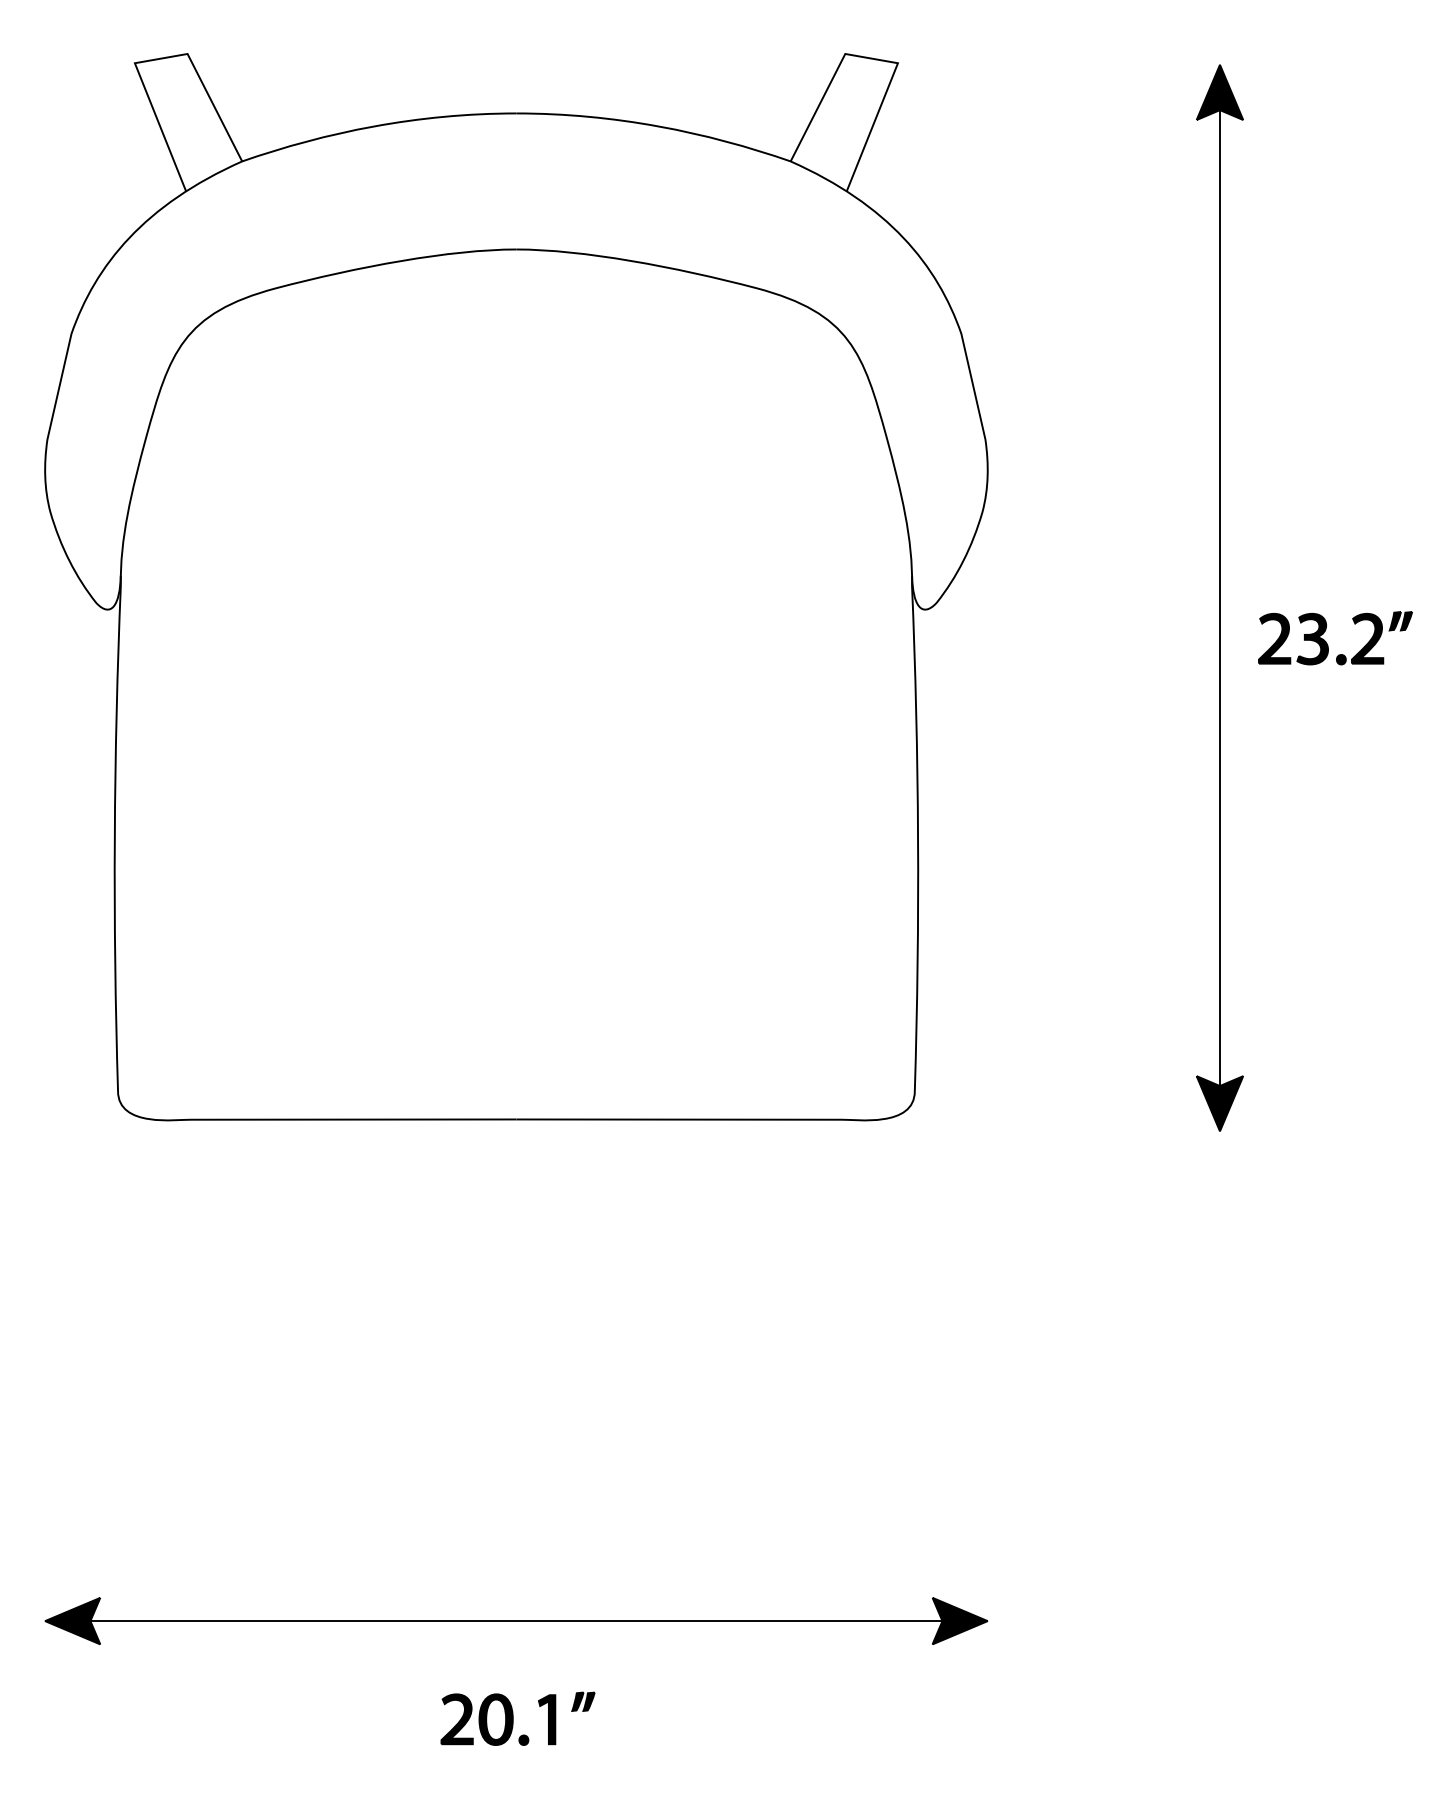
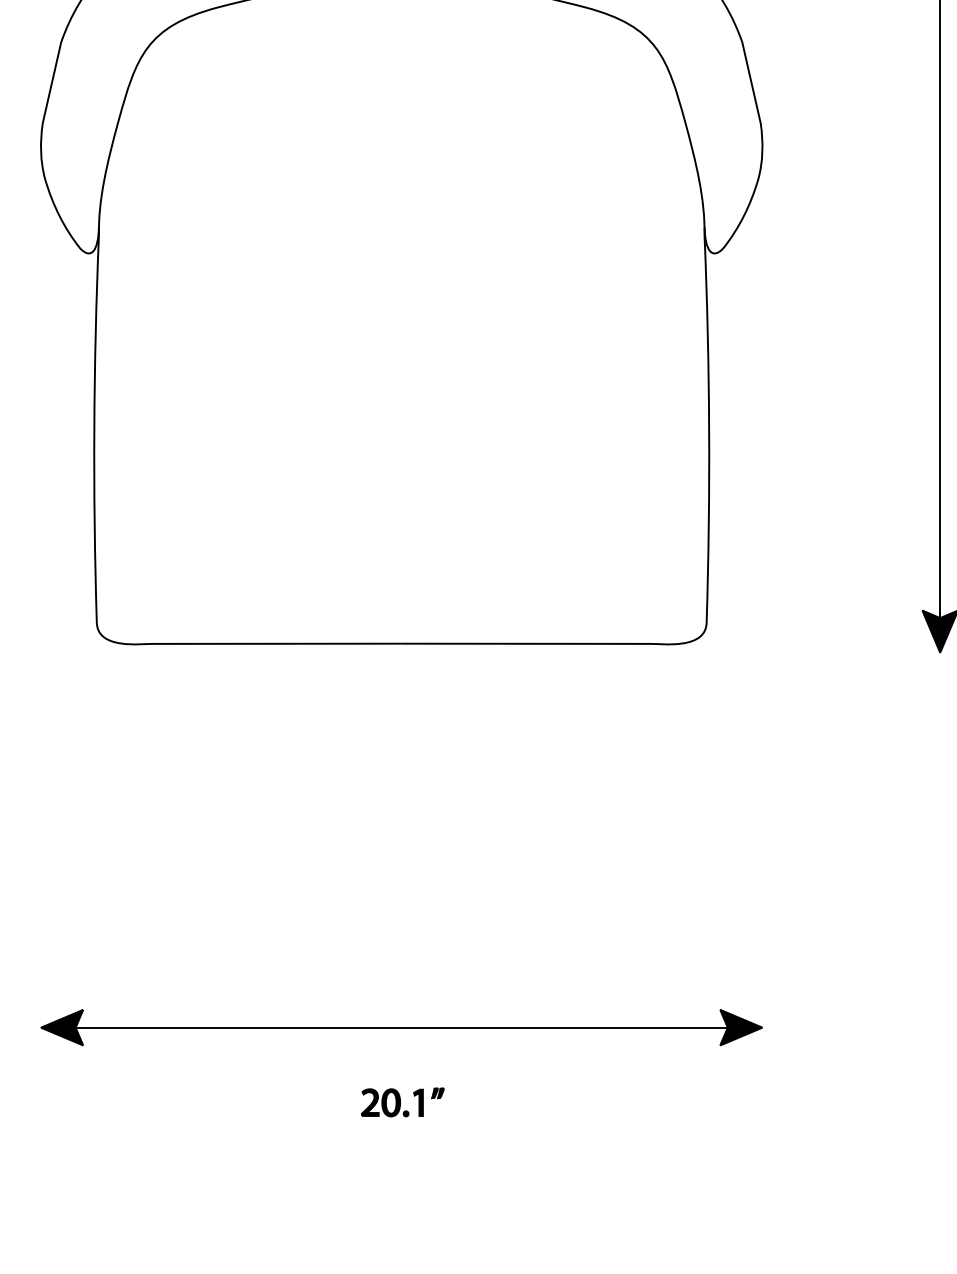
part: (517, 1718) -> (402, 1102), size x0.7

